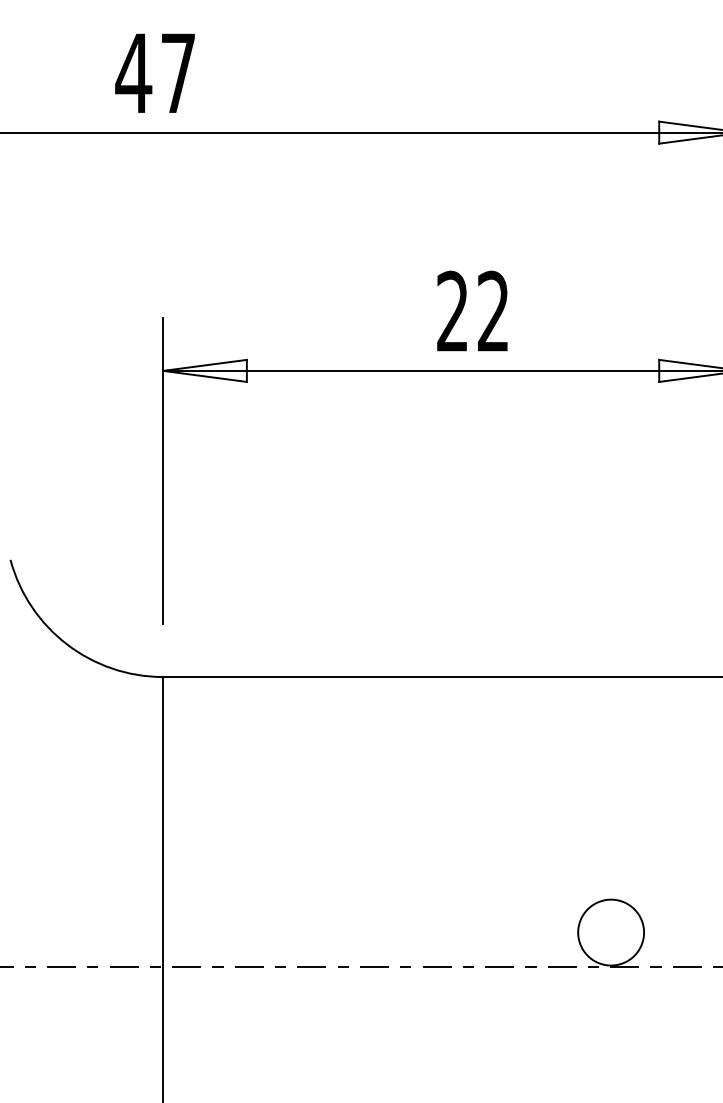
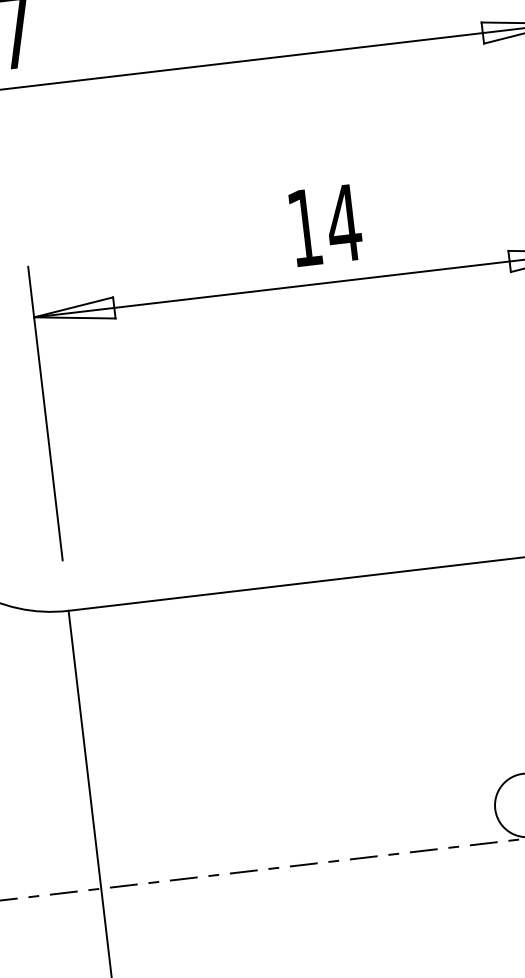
text: (473, 310) -> (324, 224), 22 -> 14

